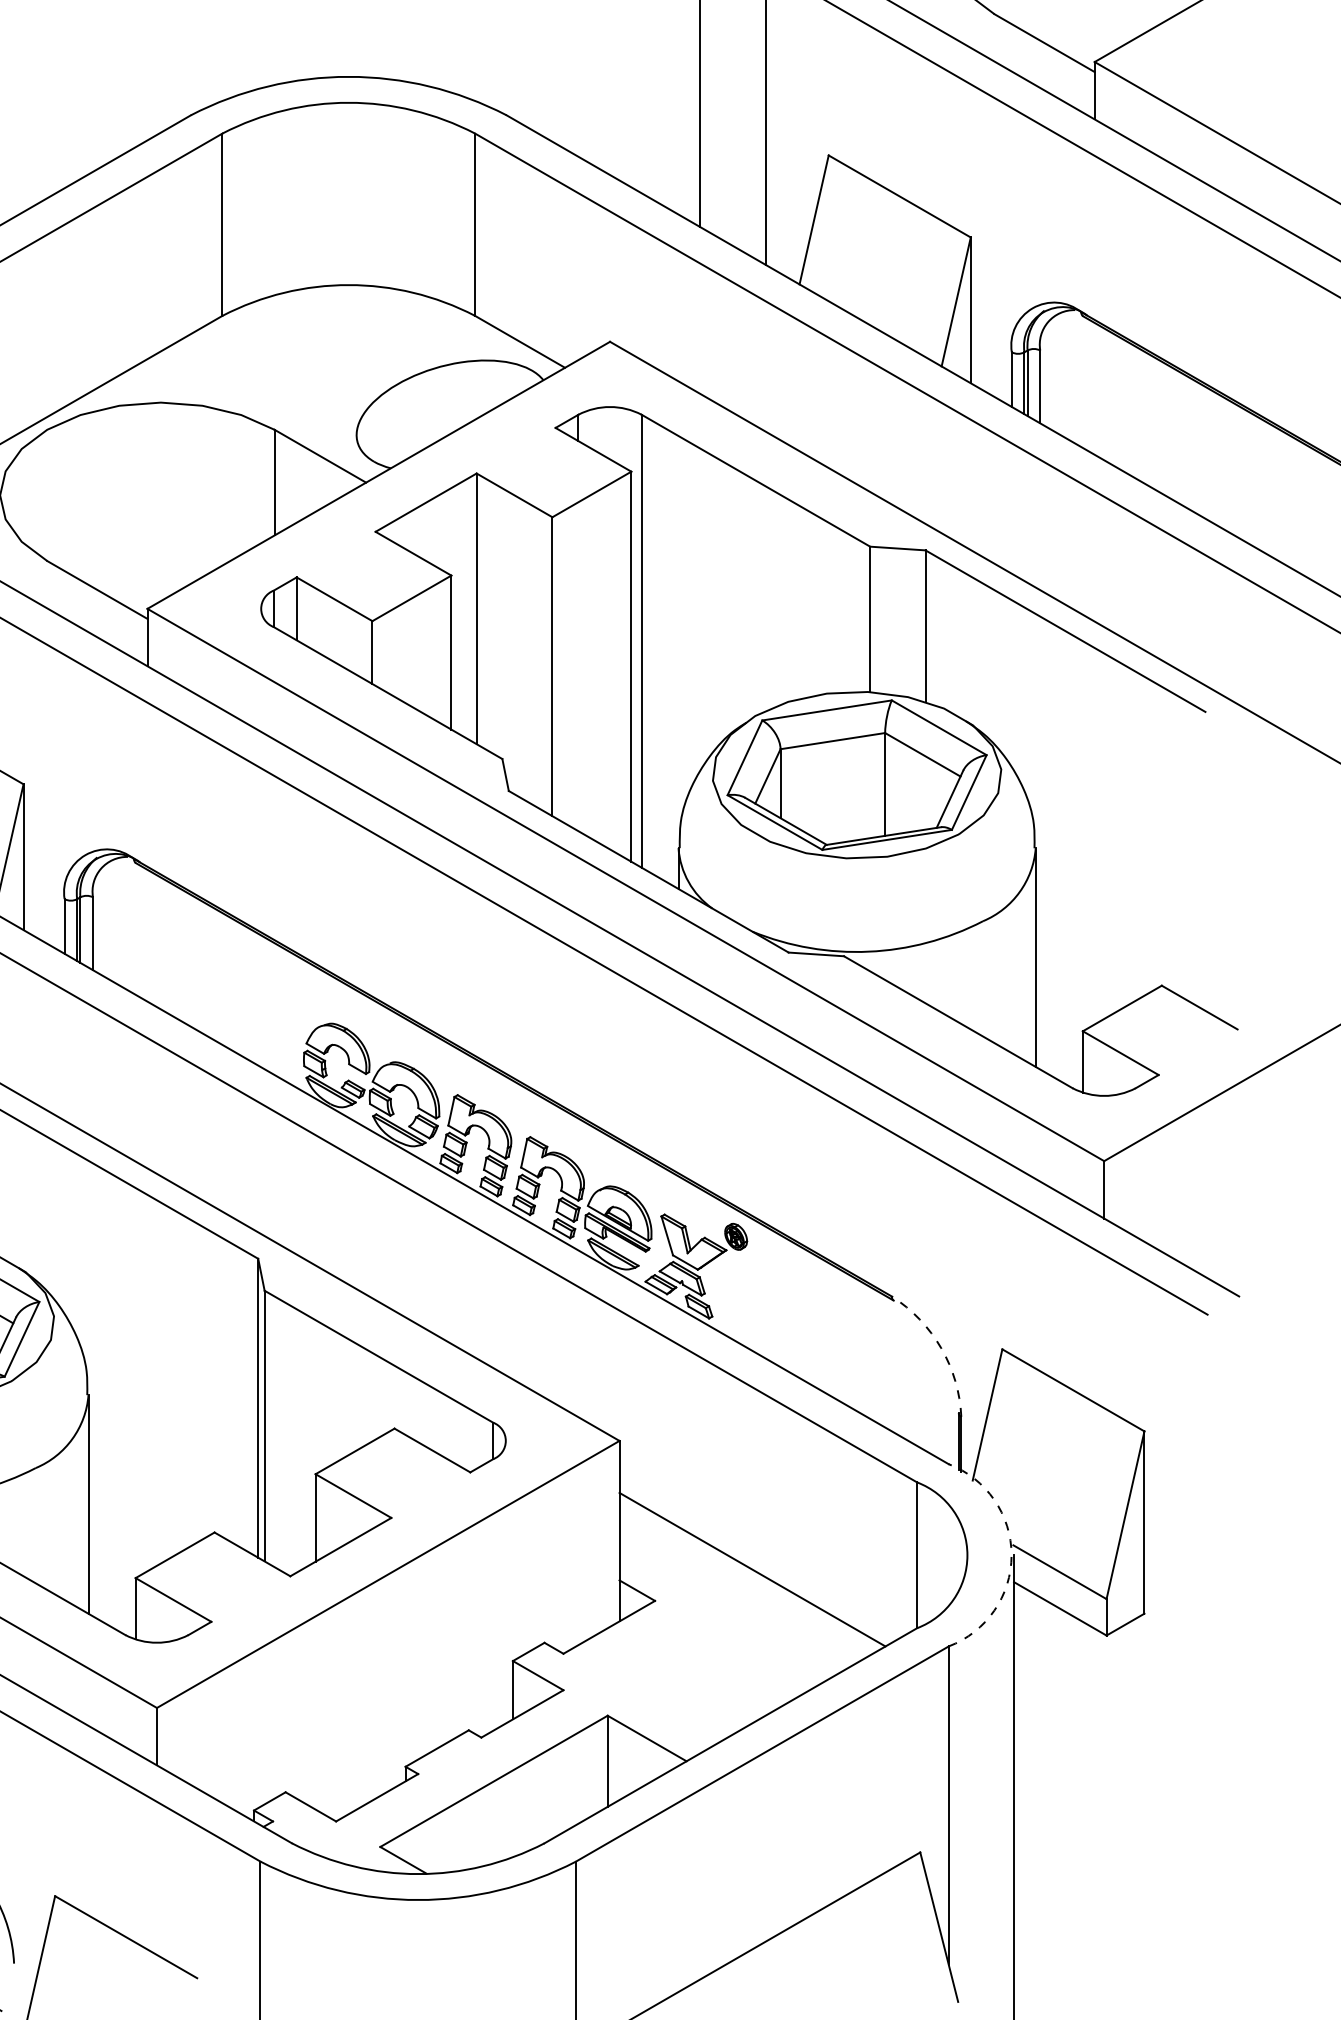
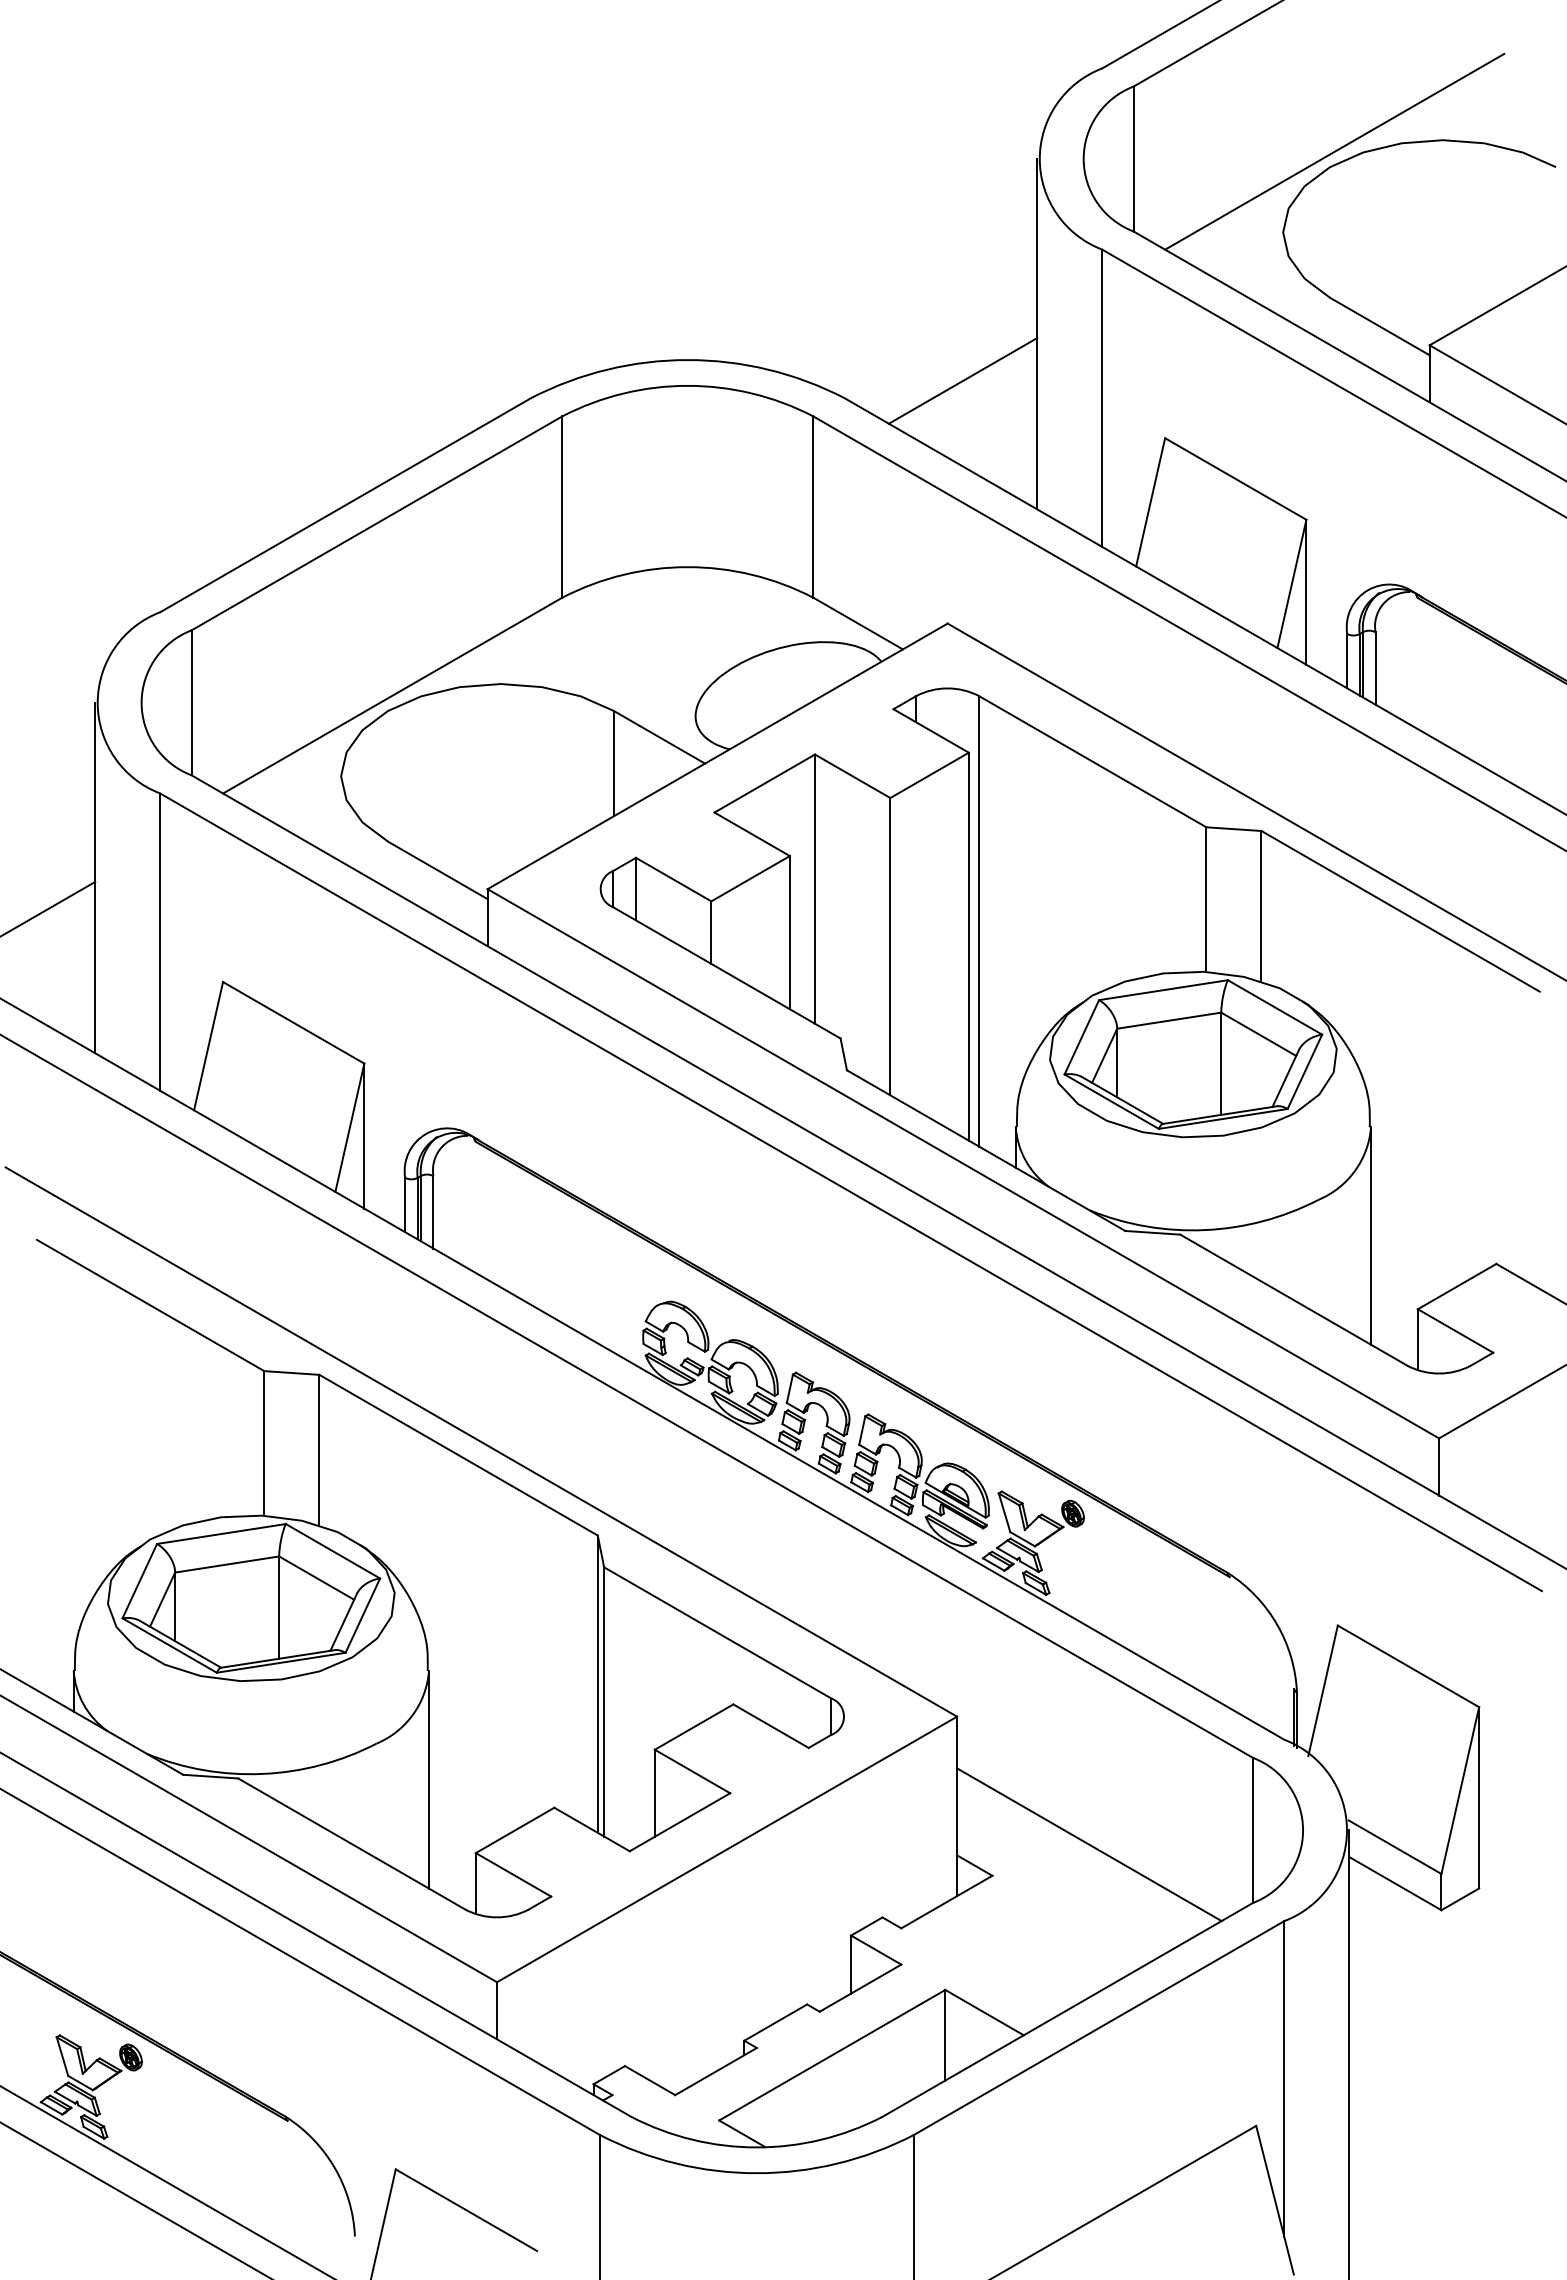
line: (624, 97) -> (962, 380), added
arc: (941, 1348) -> (1277, 1624), dashed -> solid
arc: (1011, 1555) -> (1346, 1830), dashed -> solid

